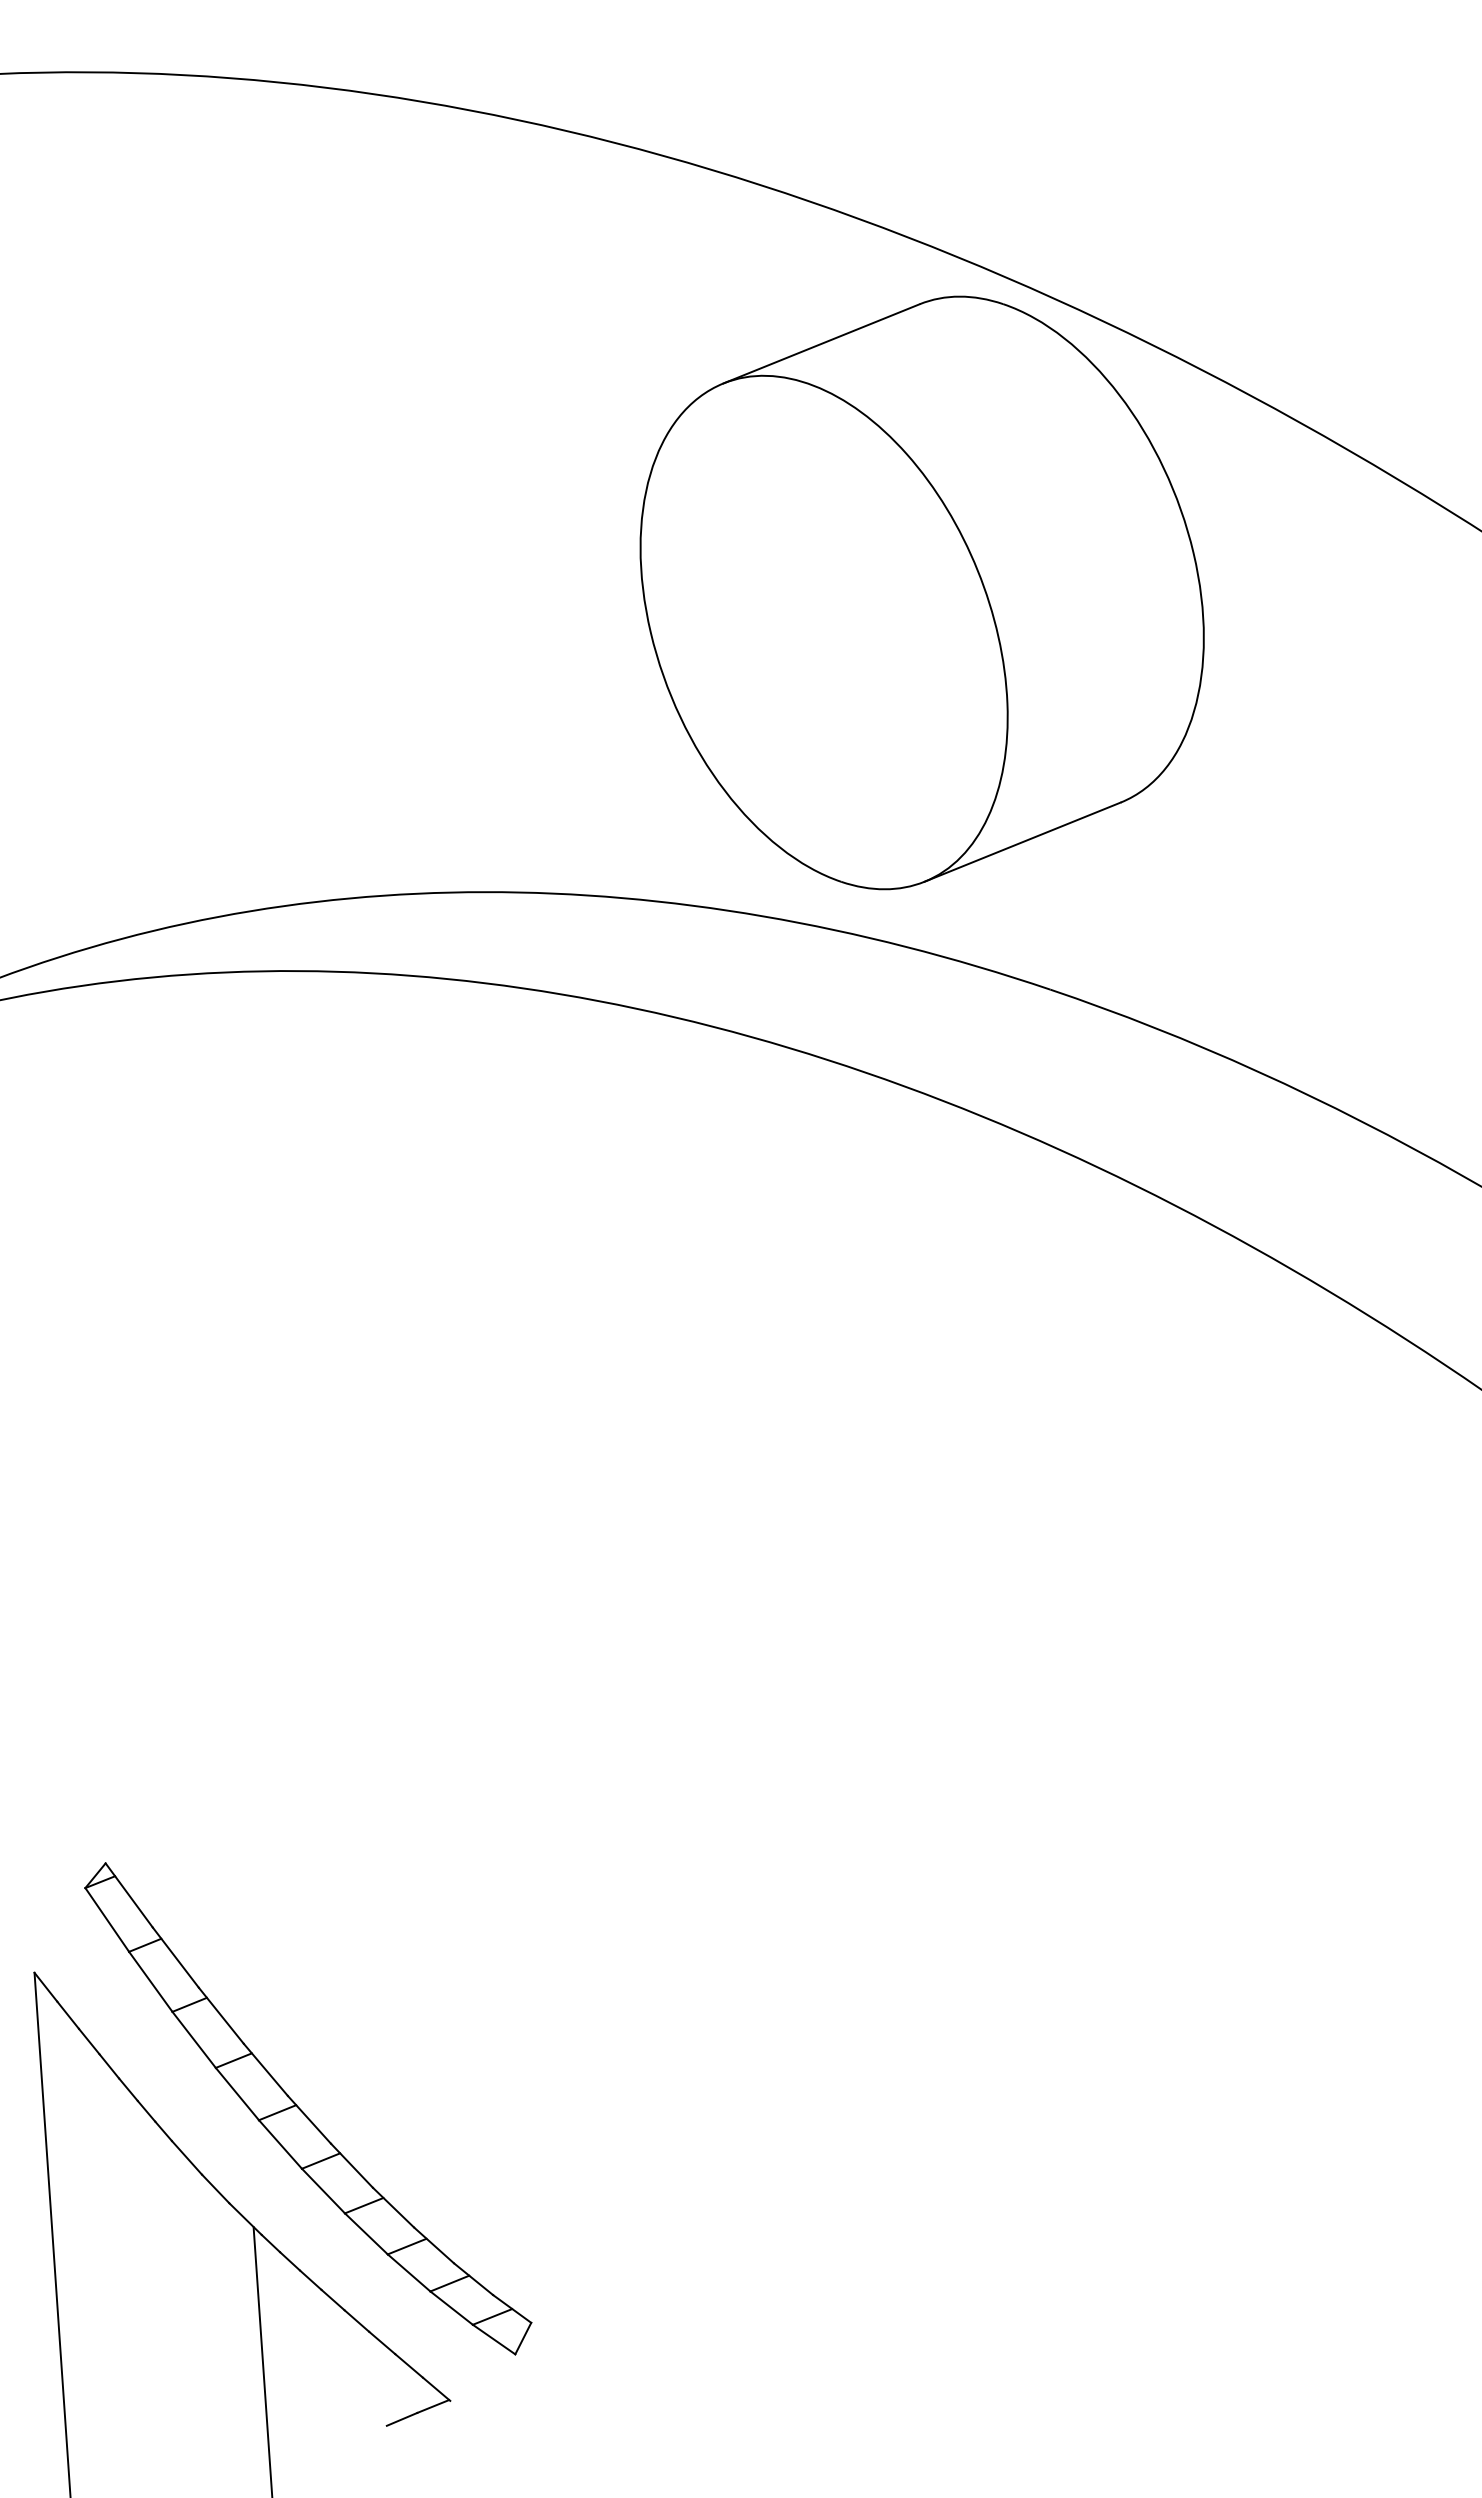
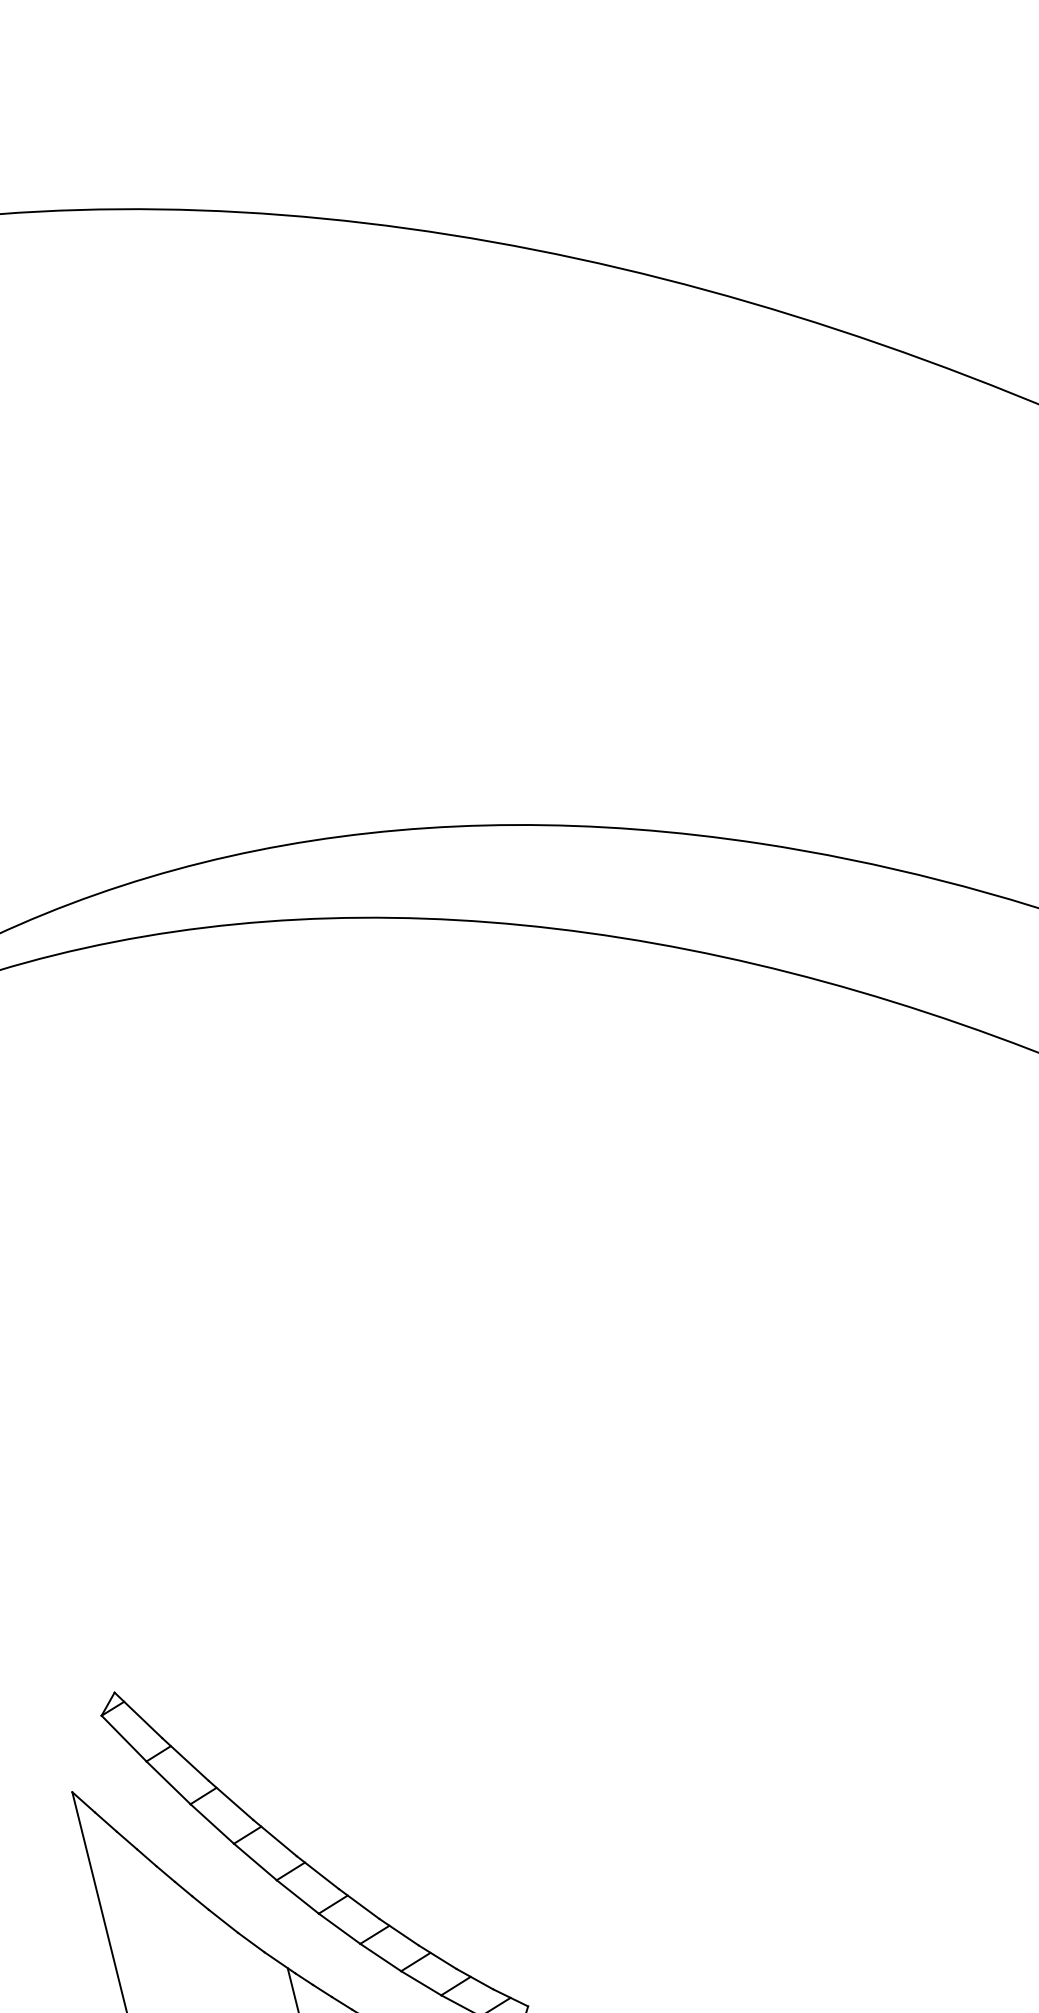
part: (921, 592) -> (597, 537), removed

